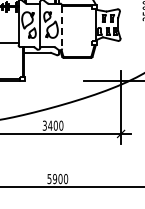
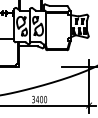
line: (62, 27) -> (46, 28), dashed -> solid

